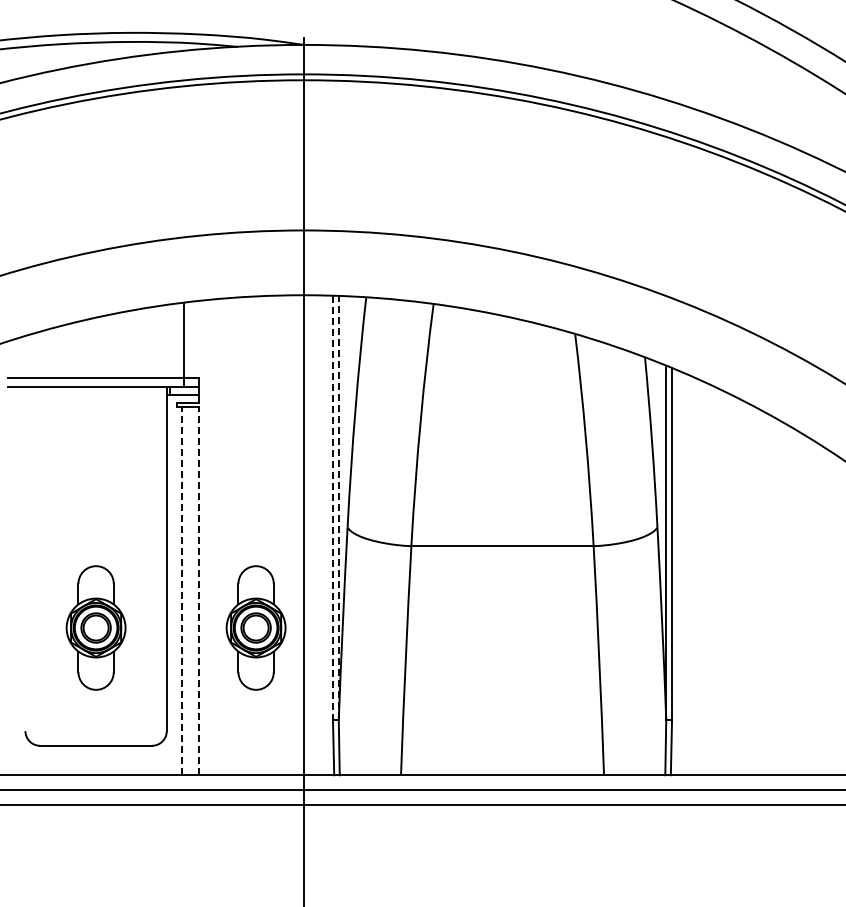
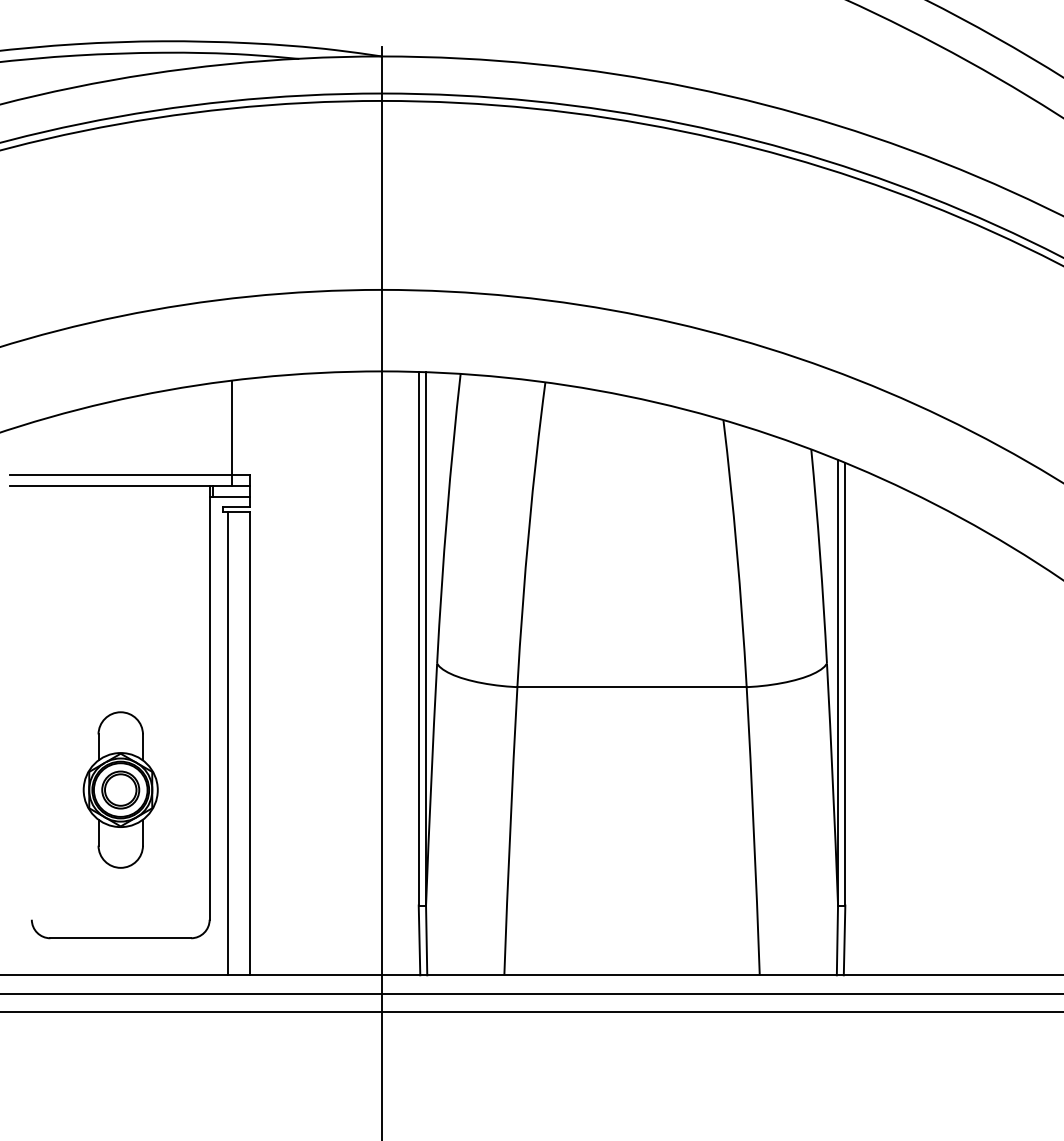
line: (338, 507) -> (425, 638), dashed -> solid
line: (332, 508) -> (418, 639), dashed -> solid
line: (181, 590) -> (228, 742), dashed -> solid
line: (199, 590) -> (250, 742), dashed -> solid
part: (255, 627) -> (321, 789), removed

